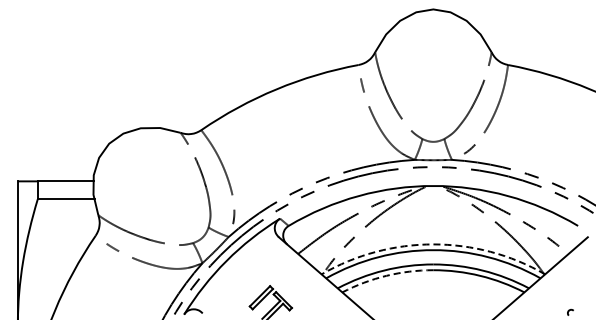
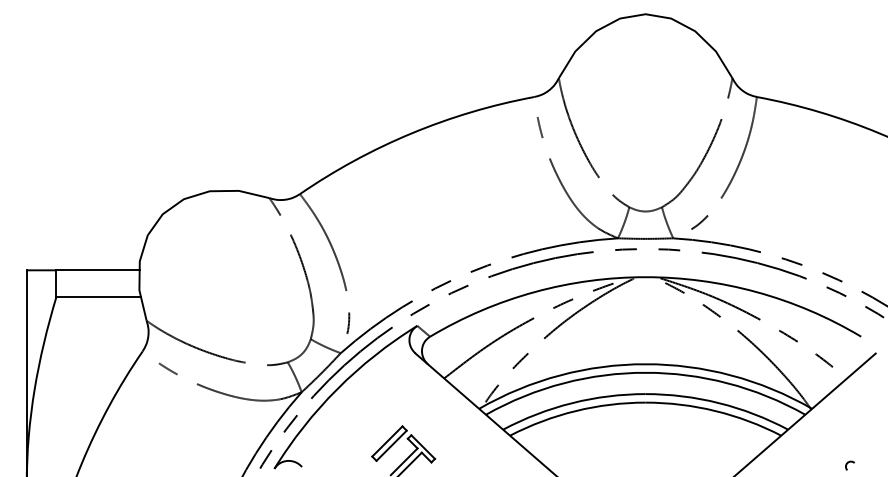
arc: (433, 244) -> (645, 364), dashed -> solid
arc: (386, 275) -> (575, 410), dashed -> solid

